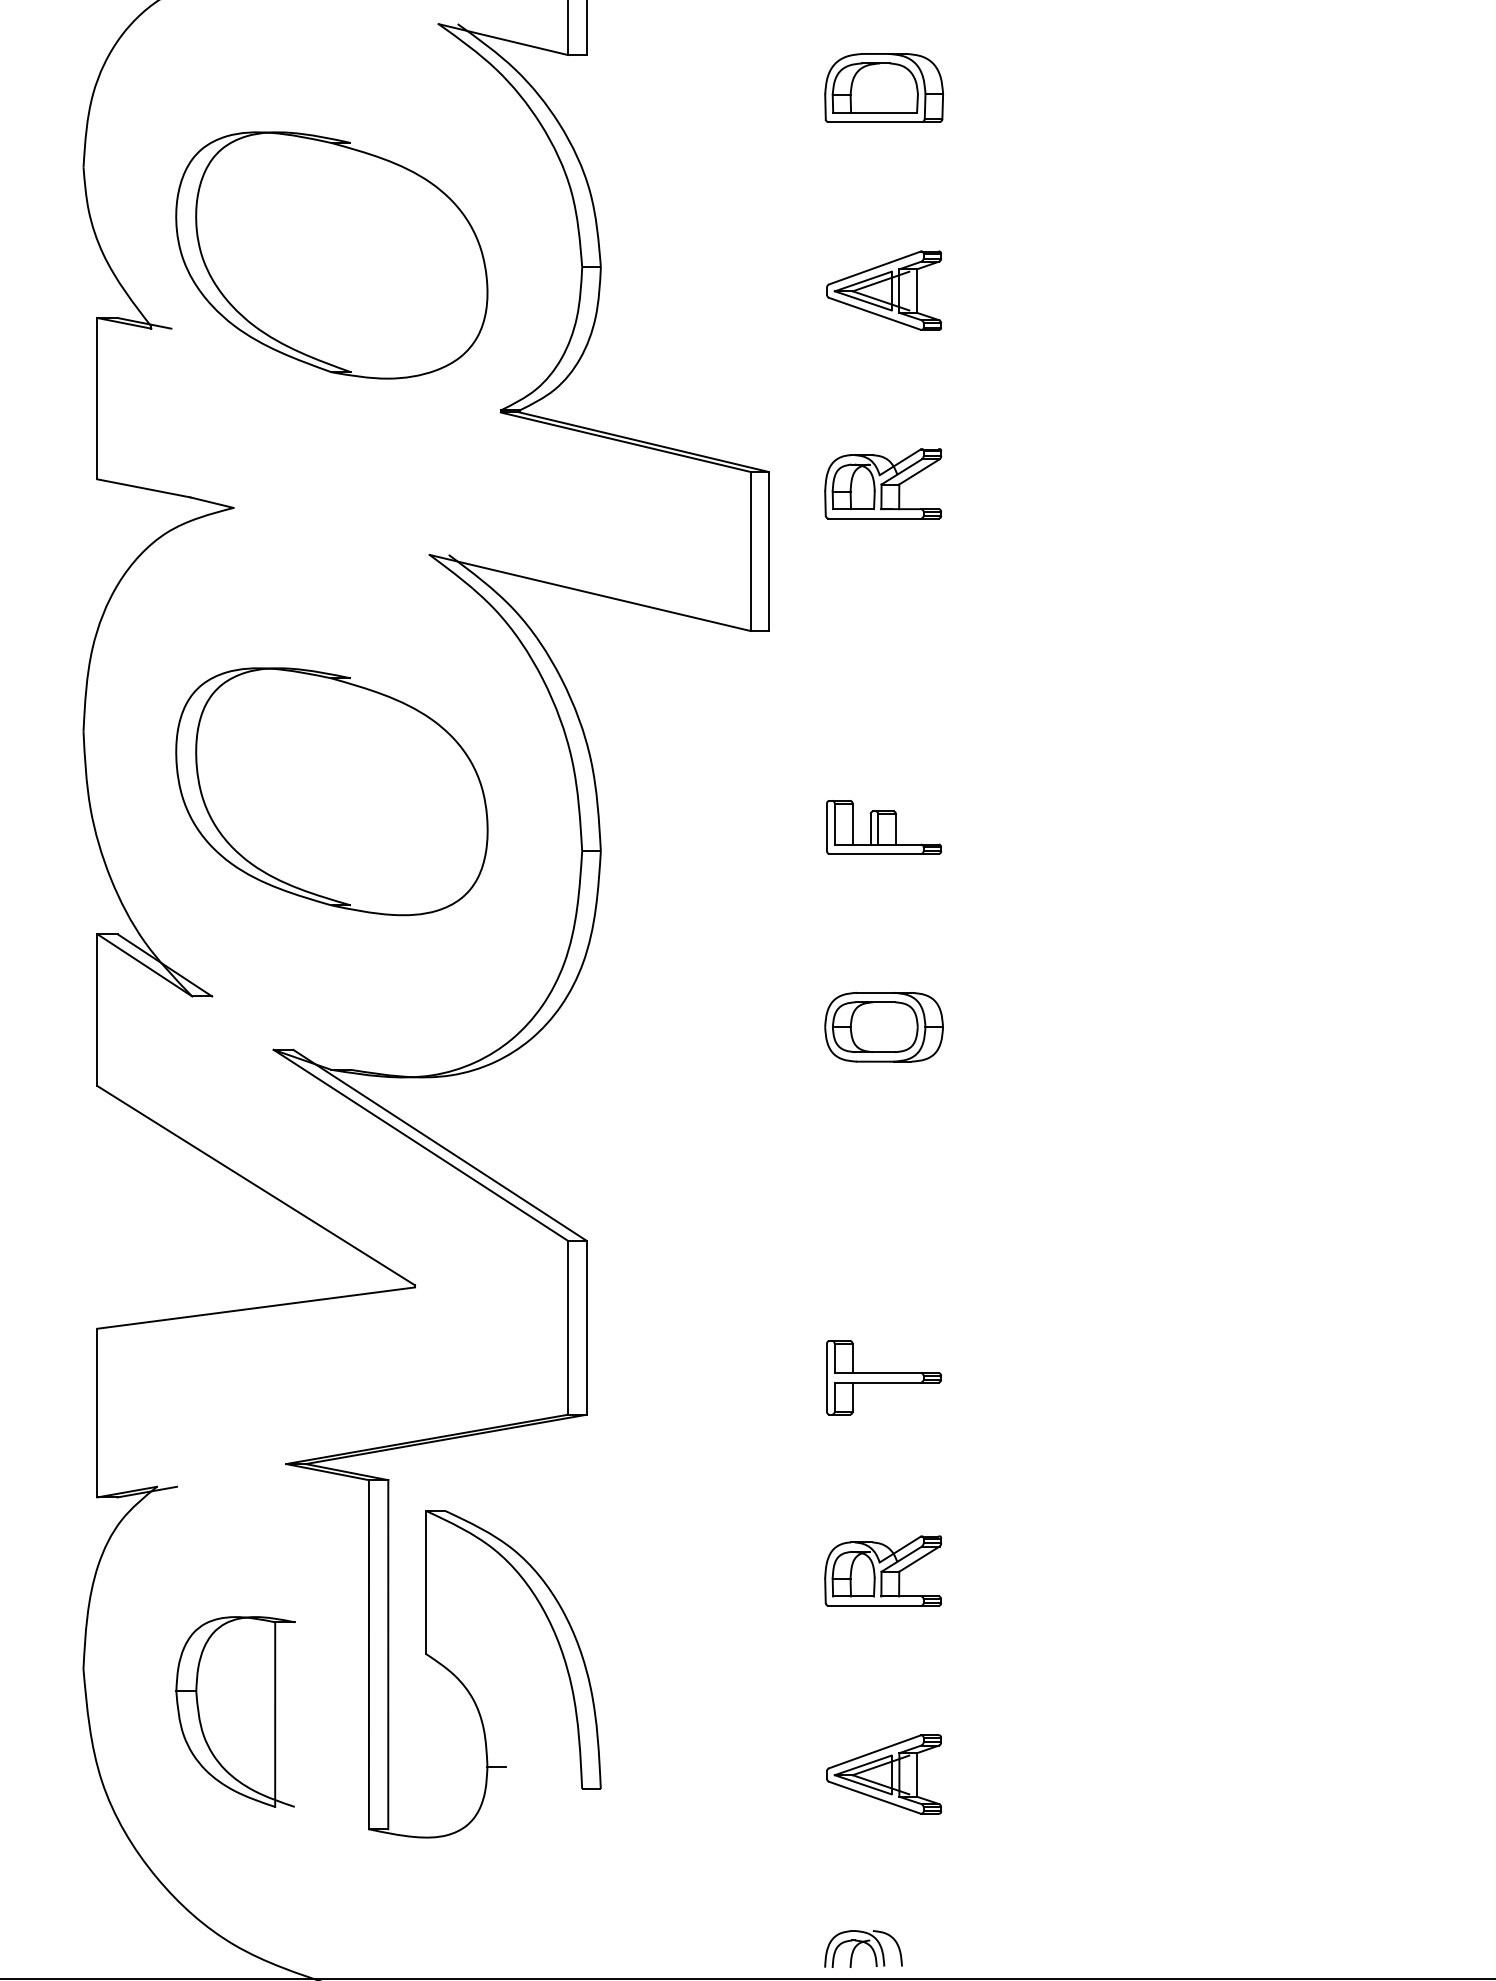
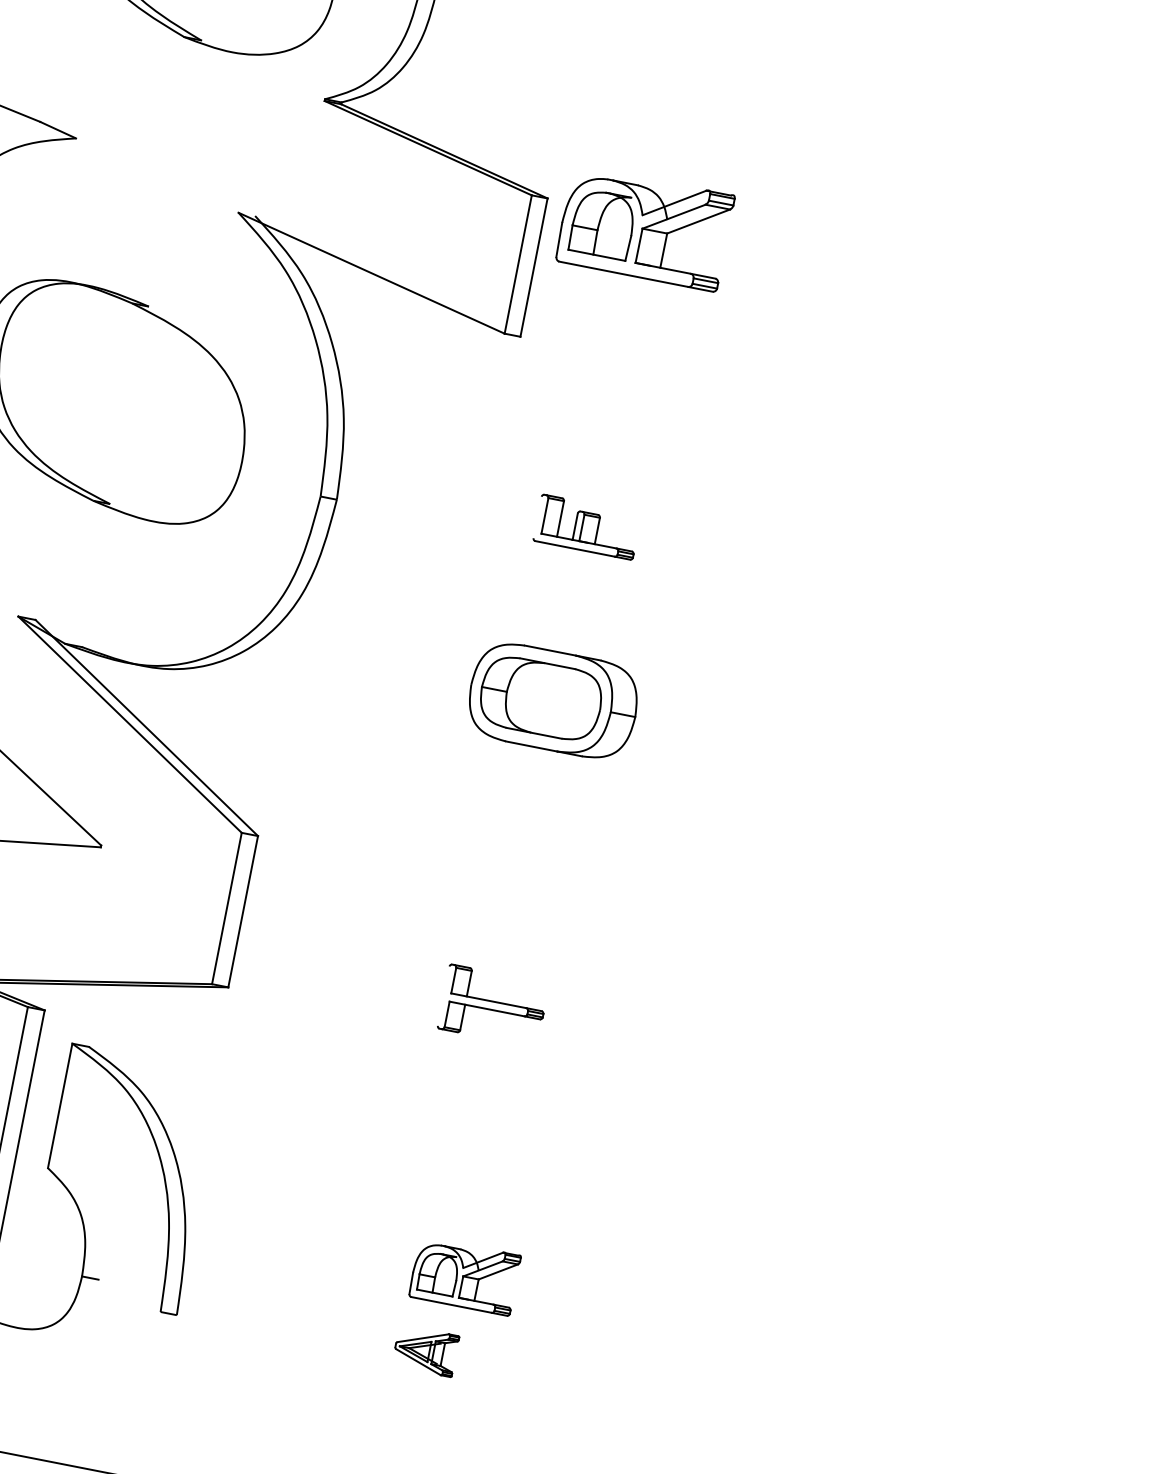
part: (884, 290) -> (679, 60), removed
part: (883, 483) -> (645, 228), size x1.6
line: (826, 827) -> (537, 517), removed
part: (883, 1027) -> (552, 701), size x1.6
line: (826, 1377) -> (443, 995), removed
part: (883, 1570) -> (465, 1275), moved
part: (883, 1774) -> (425, 1350), size x0.6

